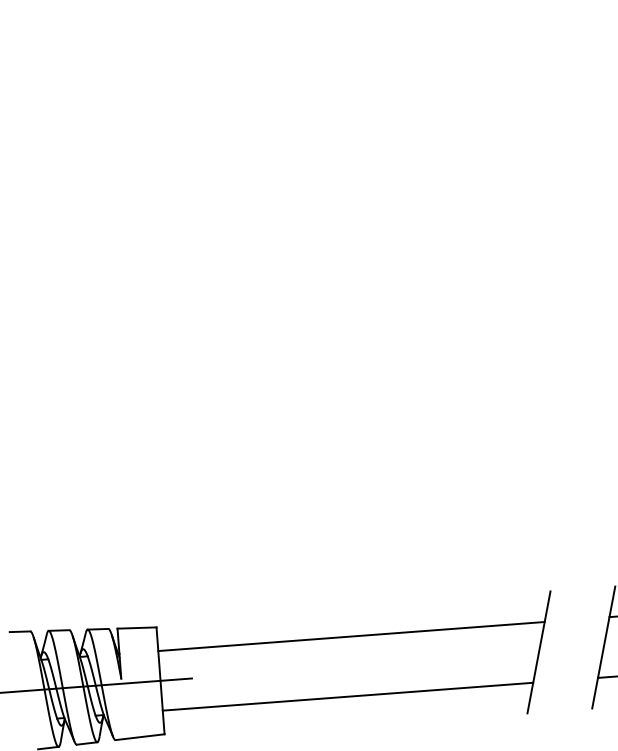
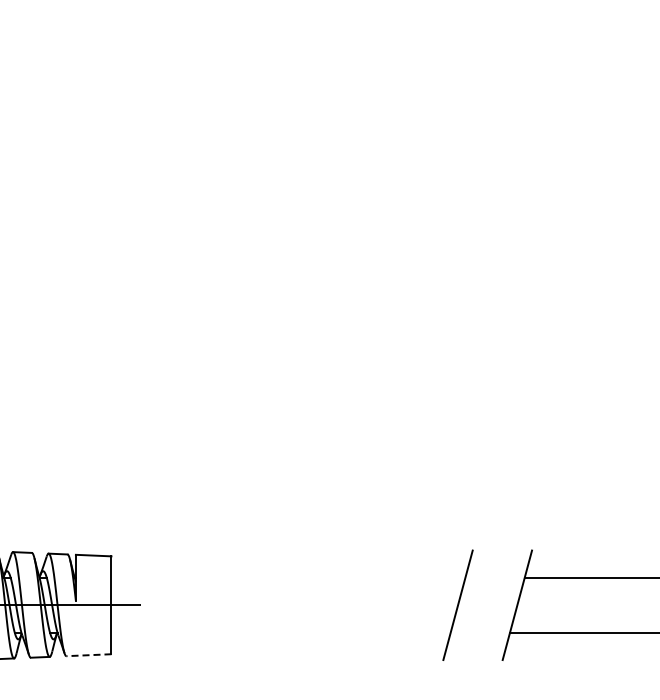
line: (351, 637) -> (288, 578), removed
line: (347, 696) -> (280, 632), removed
line: (139, 737) -> (88, 655), solid -> dashed

